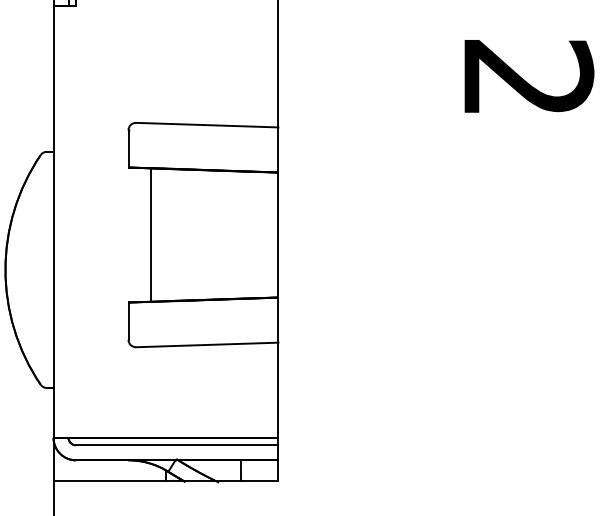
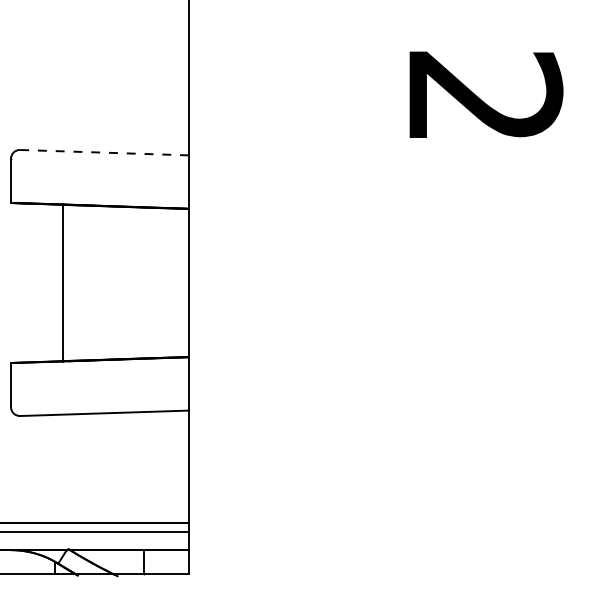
line: (207, 125) -> (104, 153), solid -> dashed
line: (150, 234) -> (62, 282), moved

